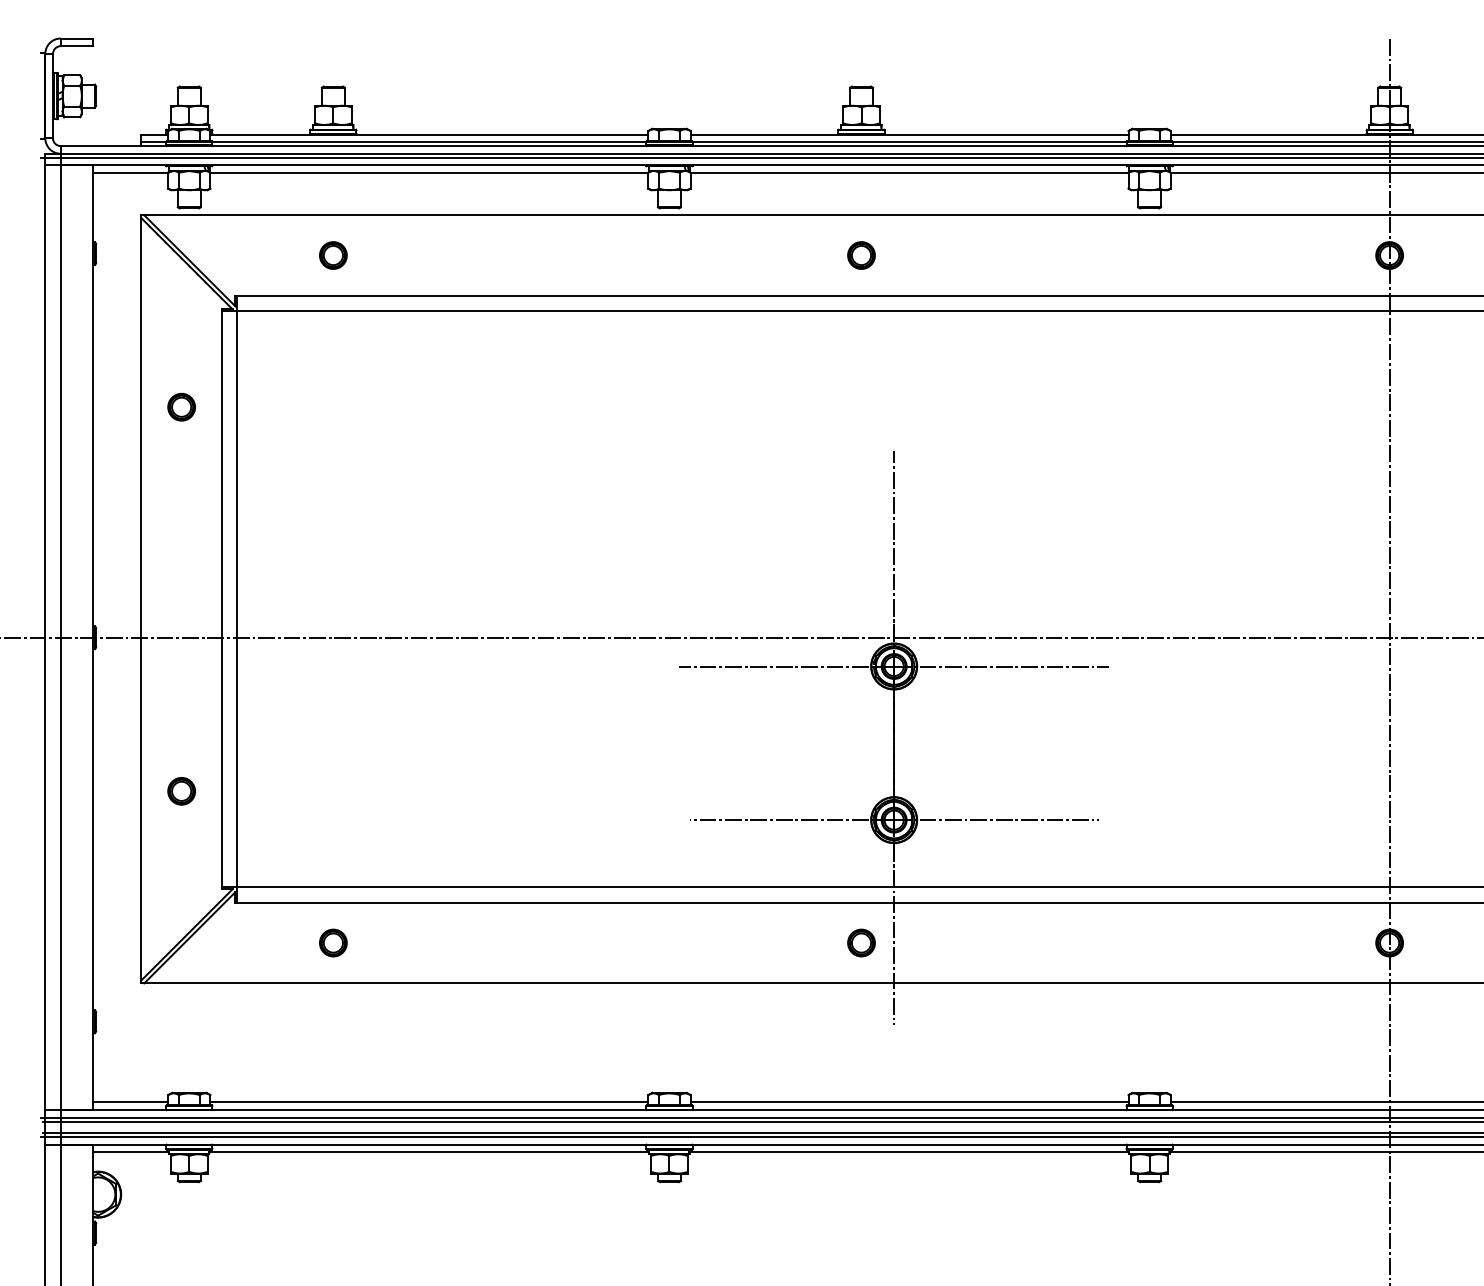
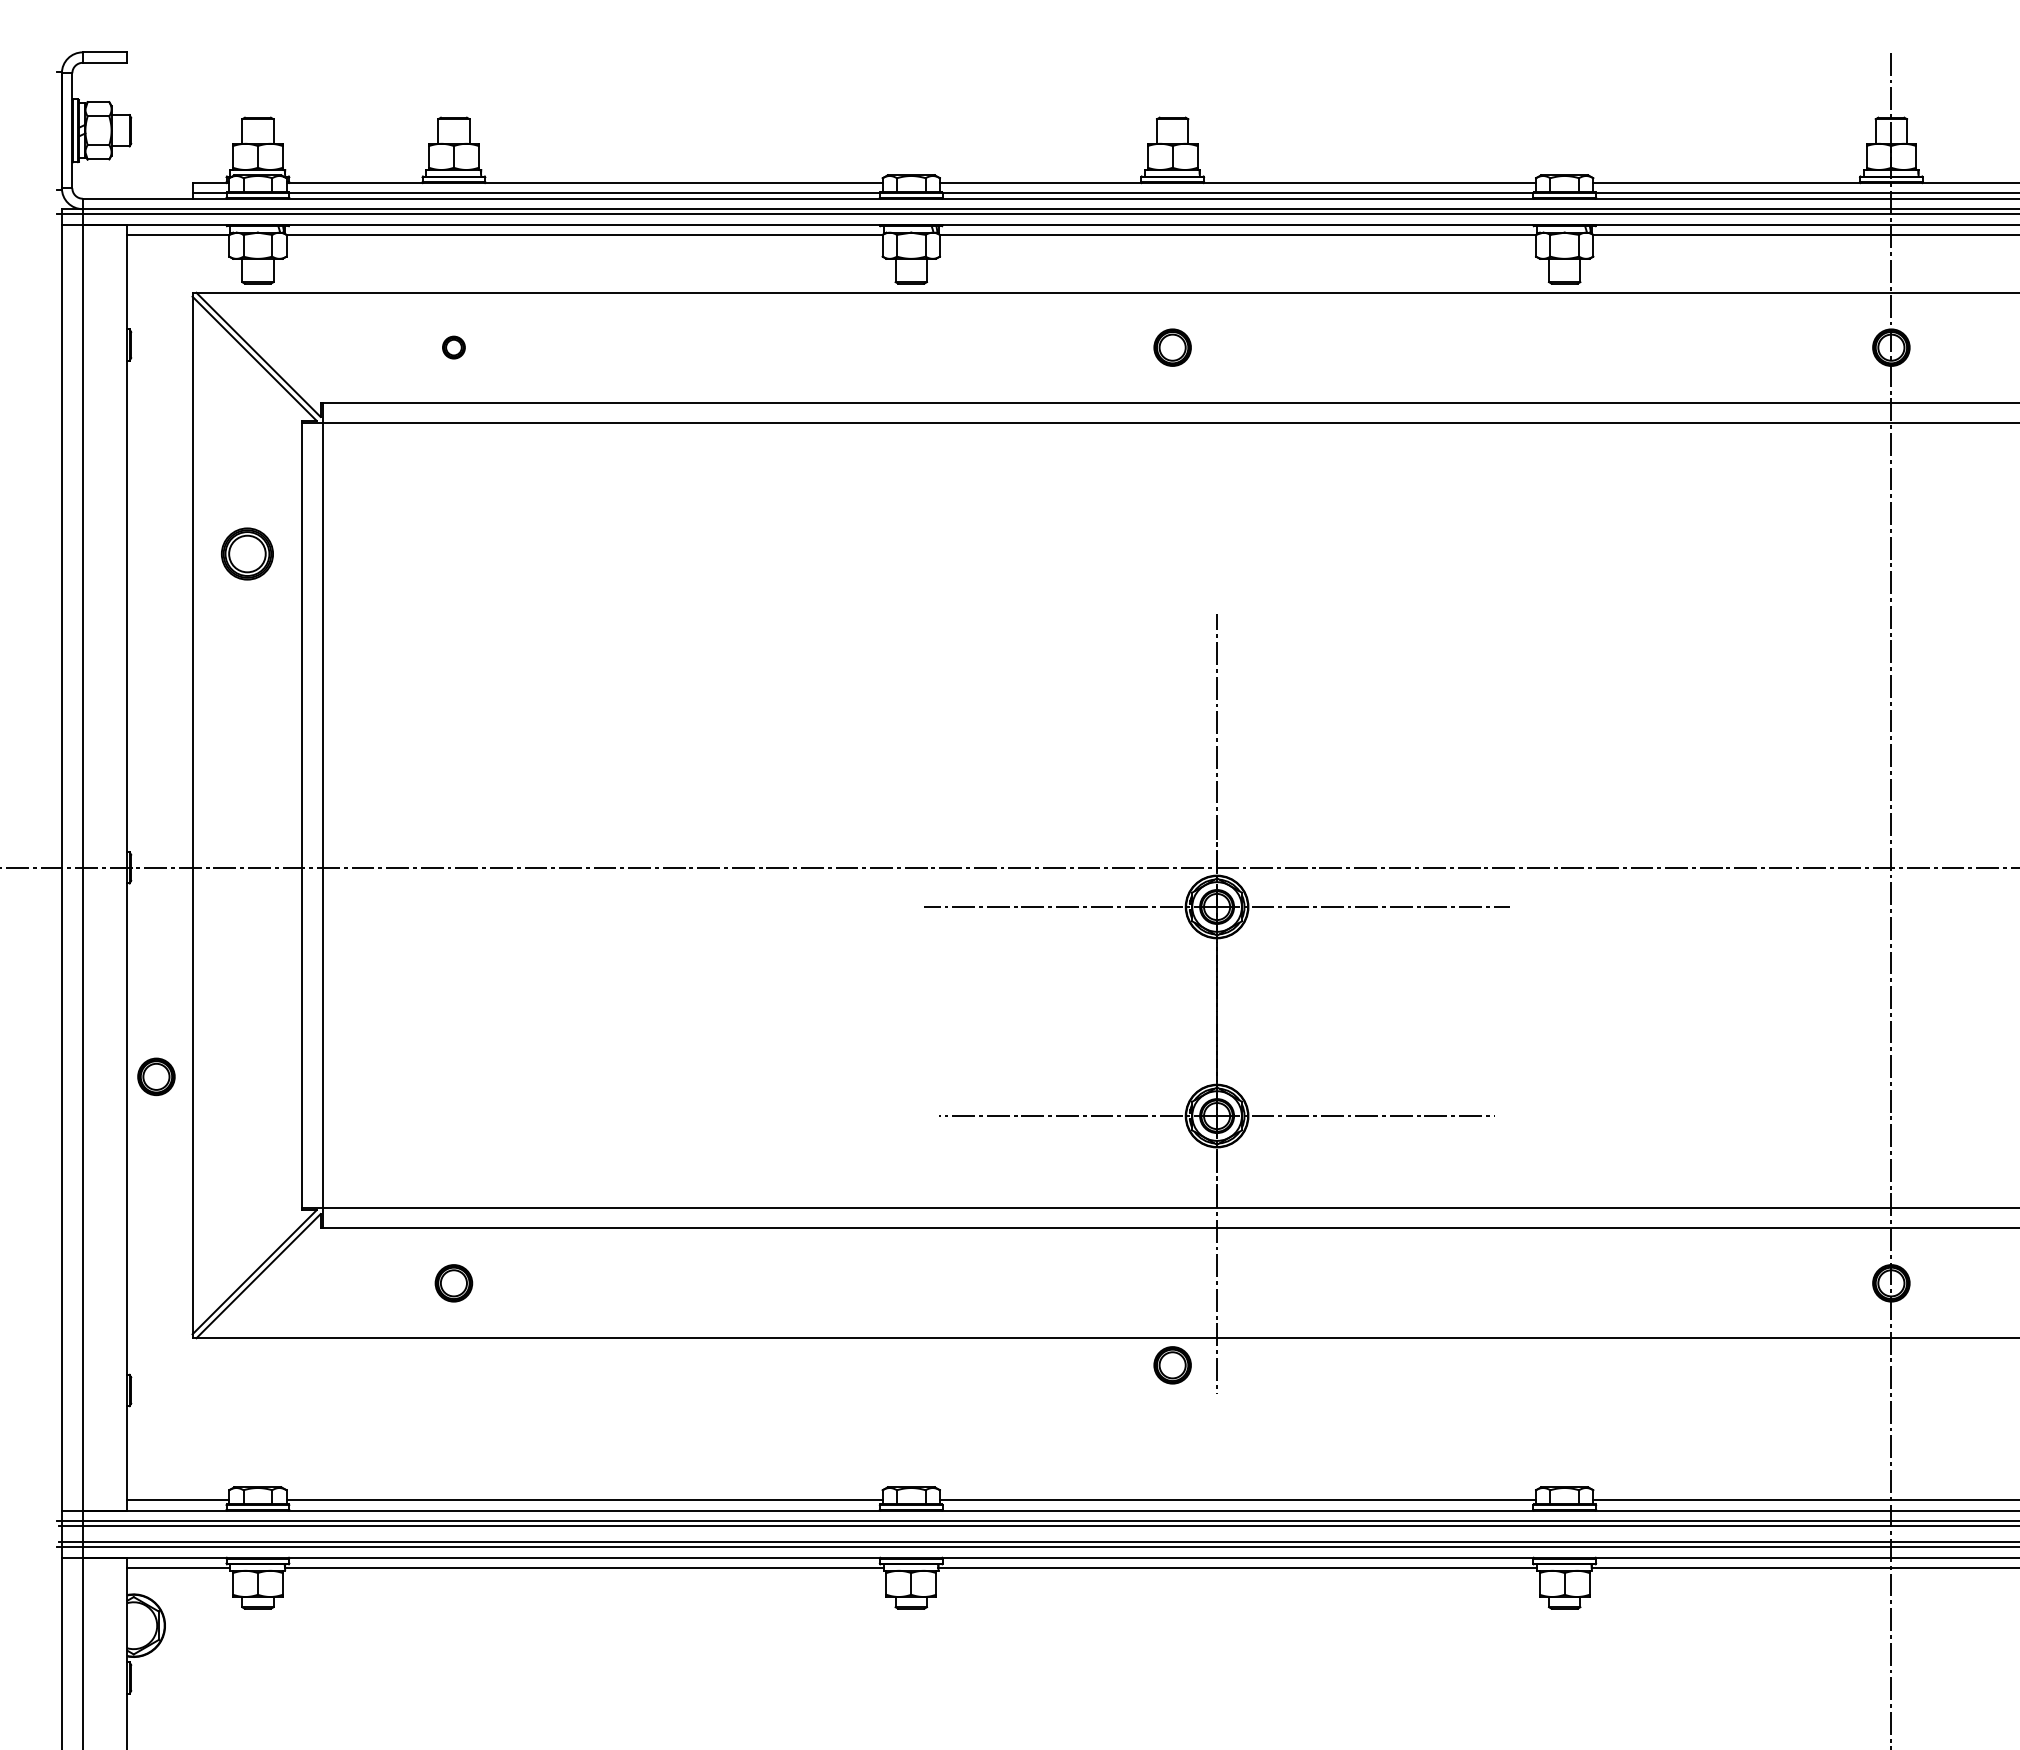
part: (333, 255) -> (453, 347), size x0.6
part: (181, 407) -> (247, 554), size x1.4
part: (181, 791) -> (156, 1076), moved
part: (861, 943) -> (1172, 1365), moved

